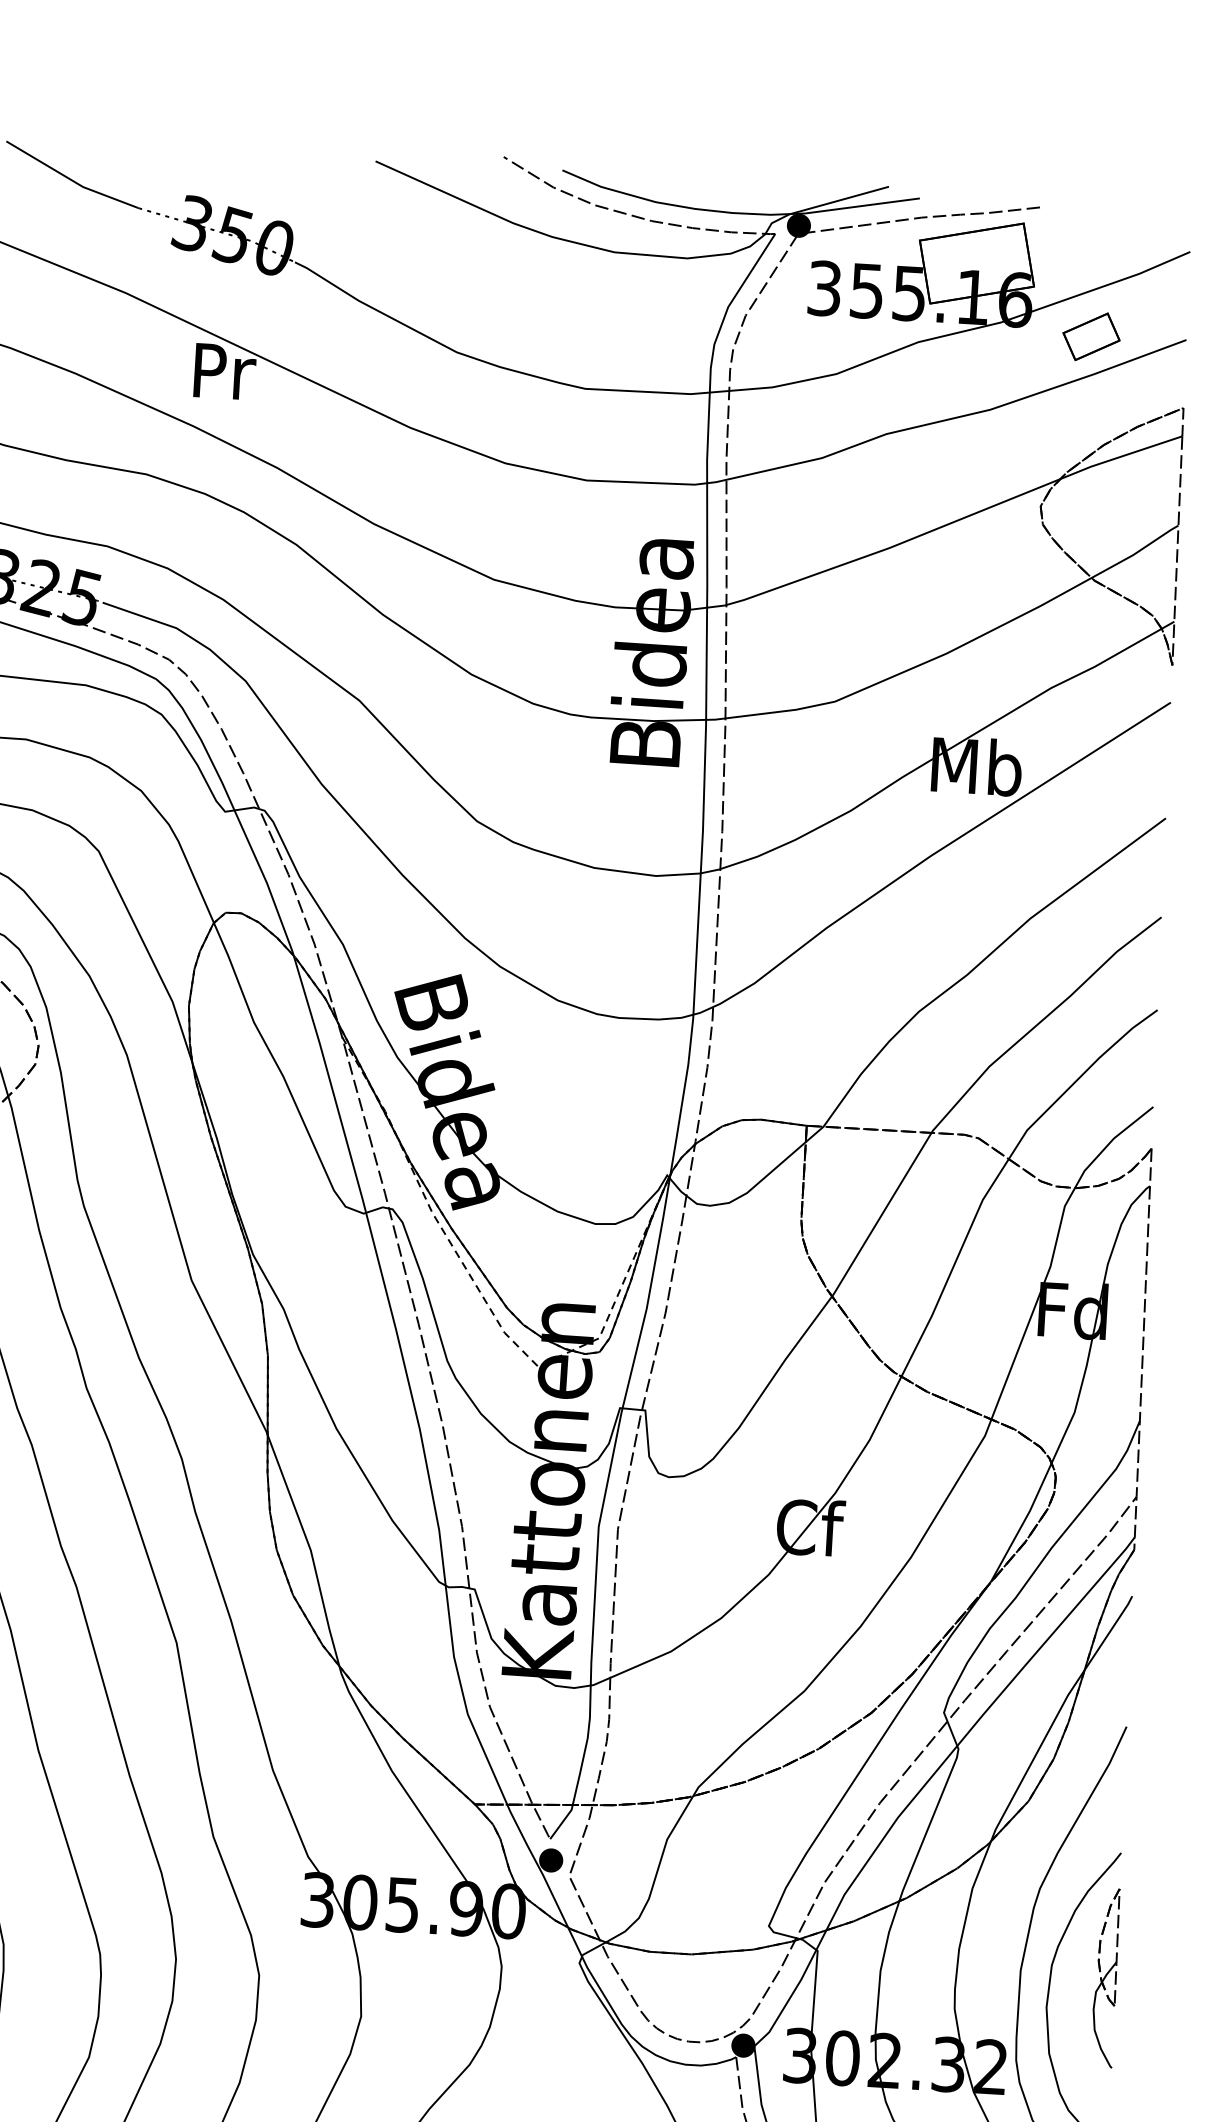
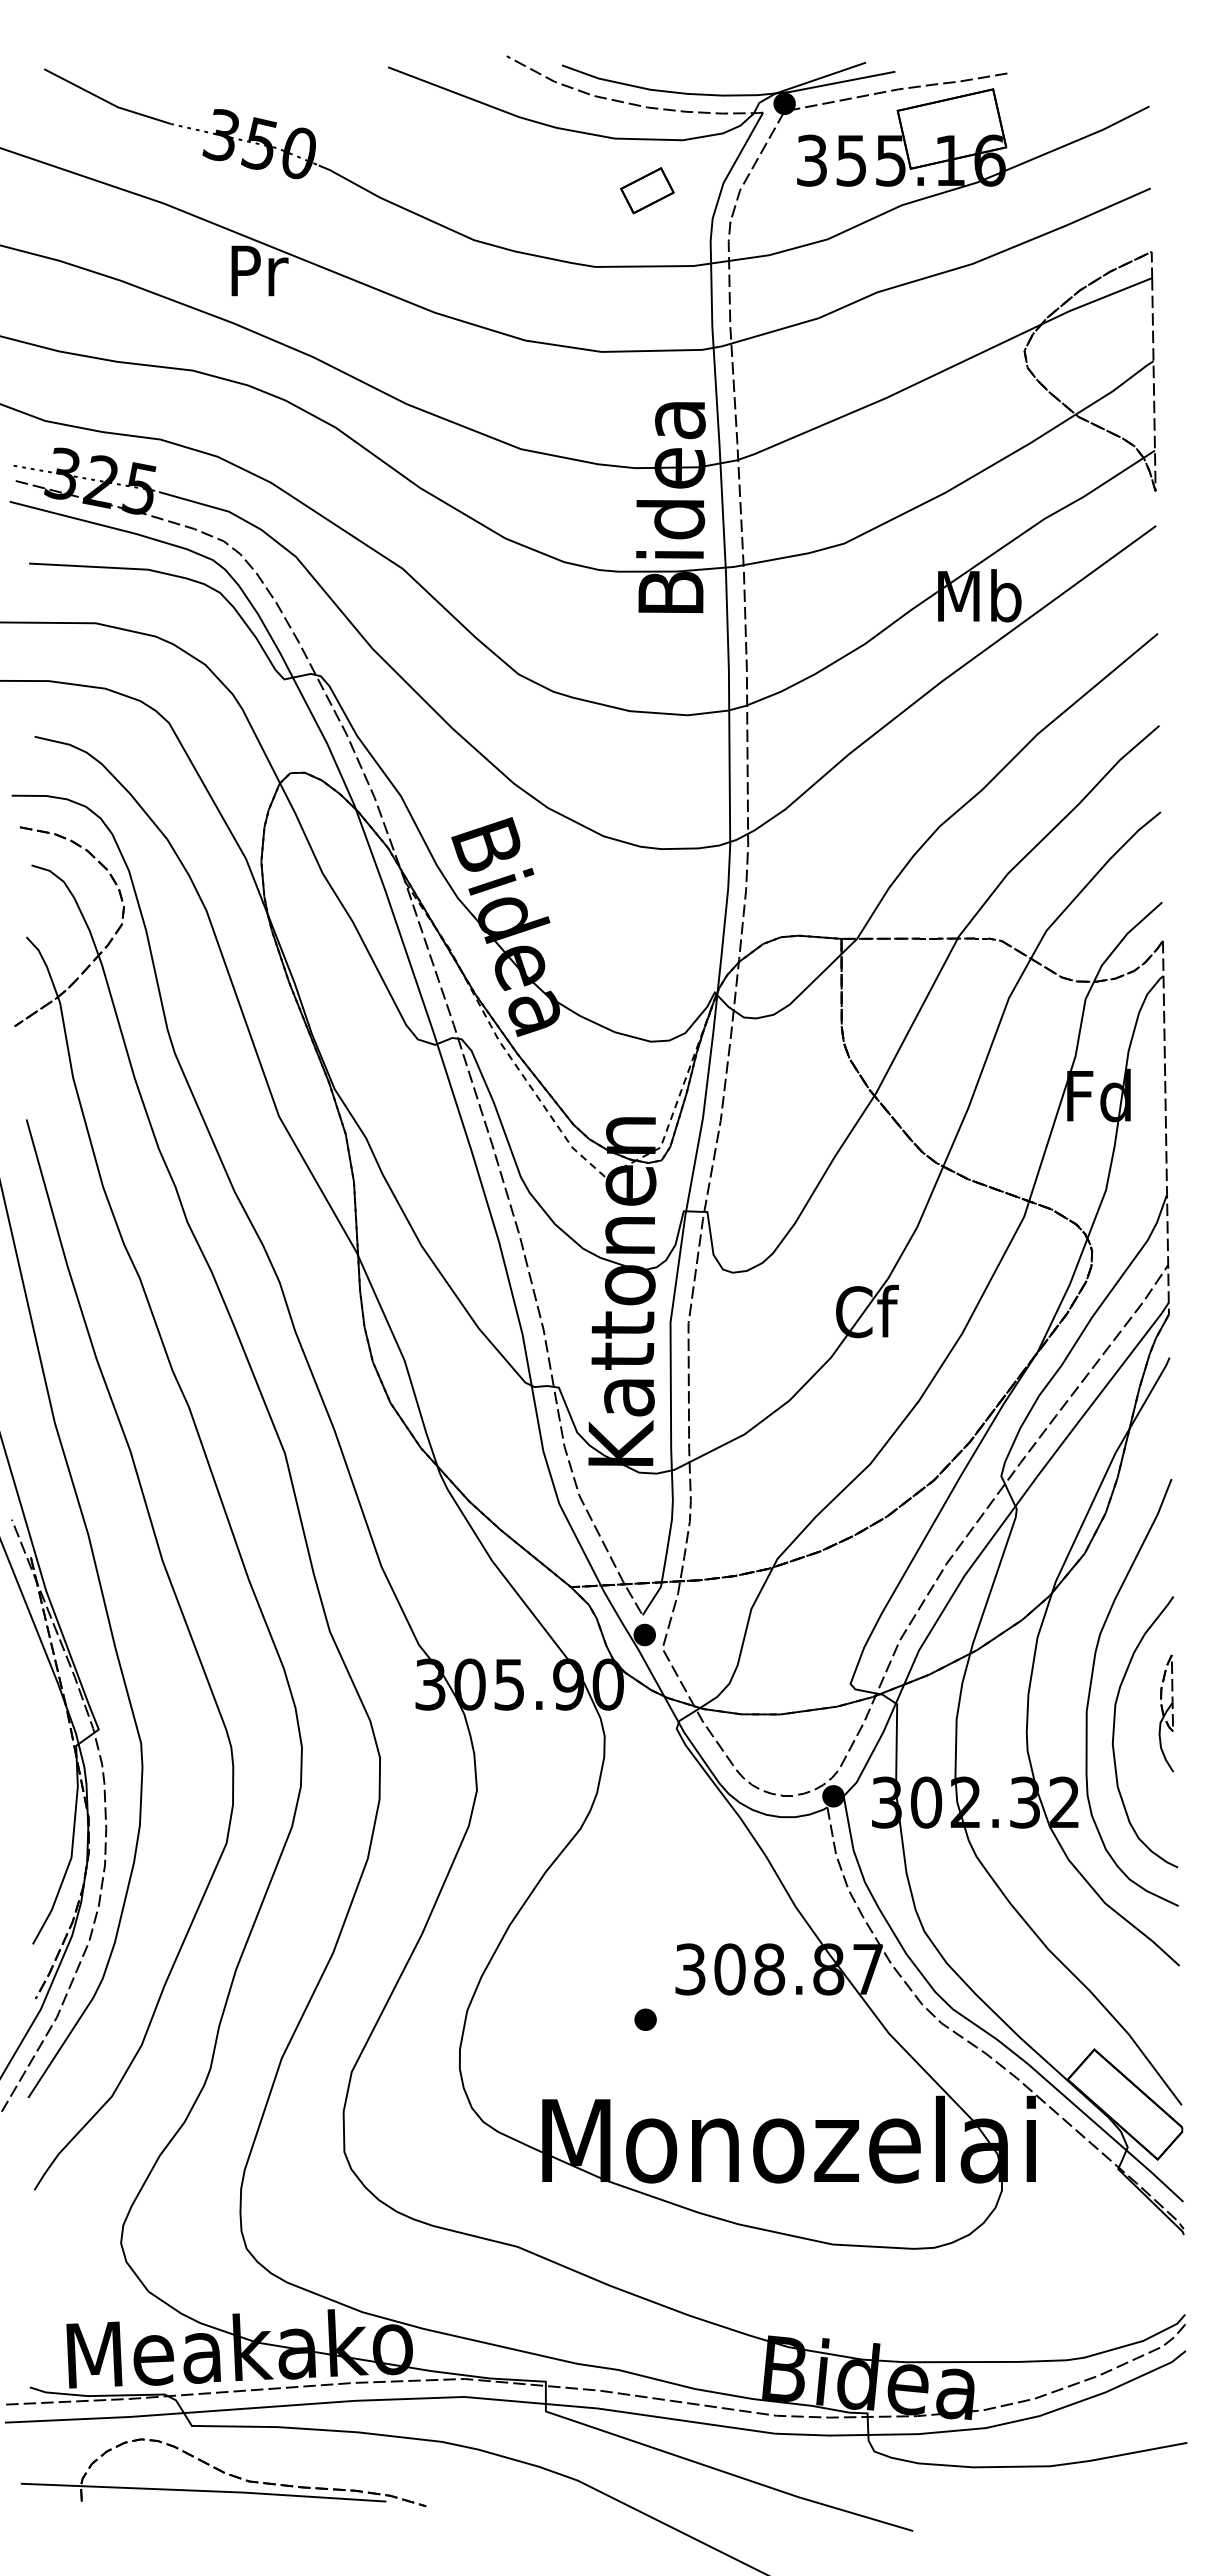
part: (1091, 336) -> (647, 190), moved
part: (1106, 1978) -> (1166, 1713), size x0.7

